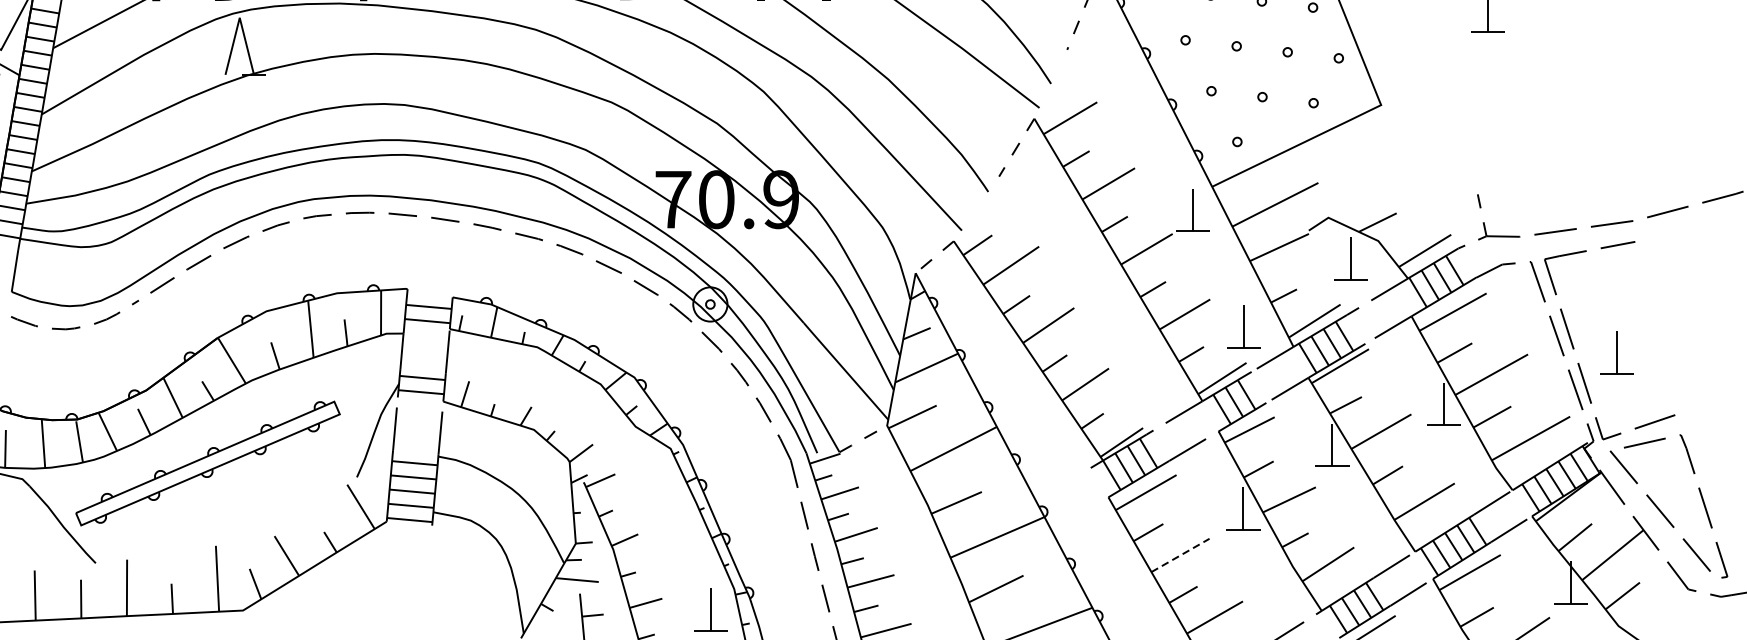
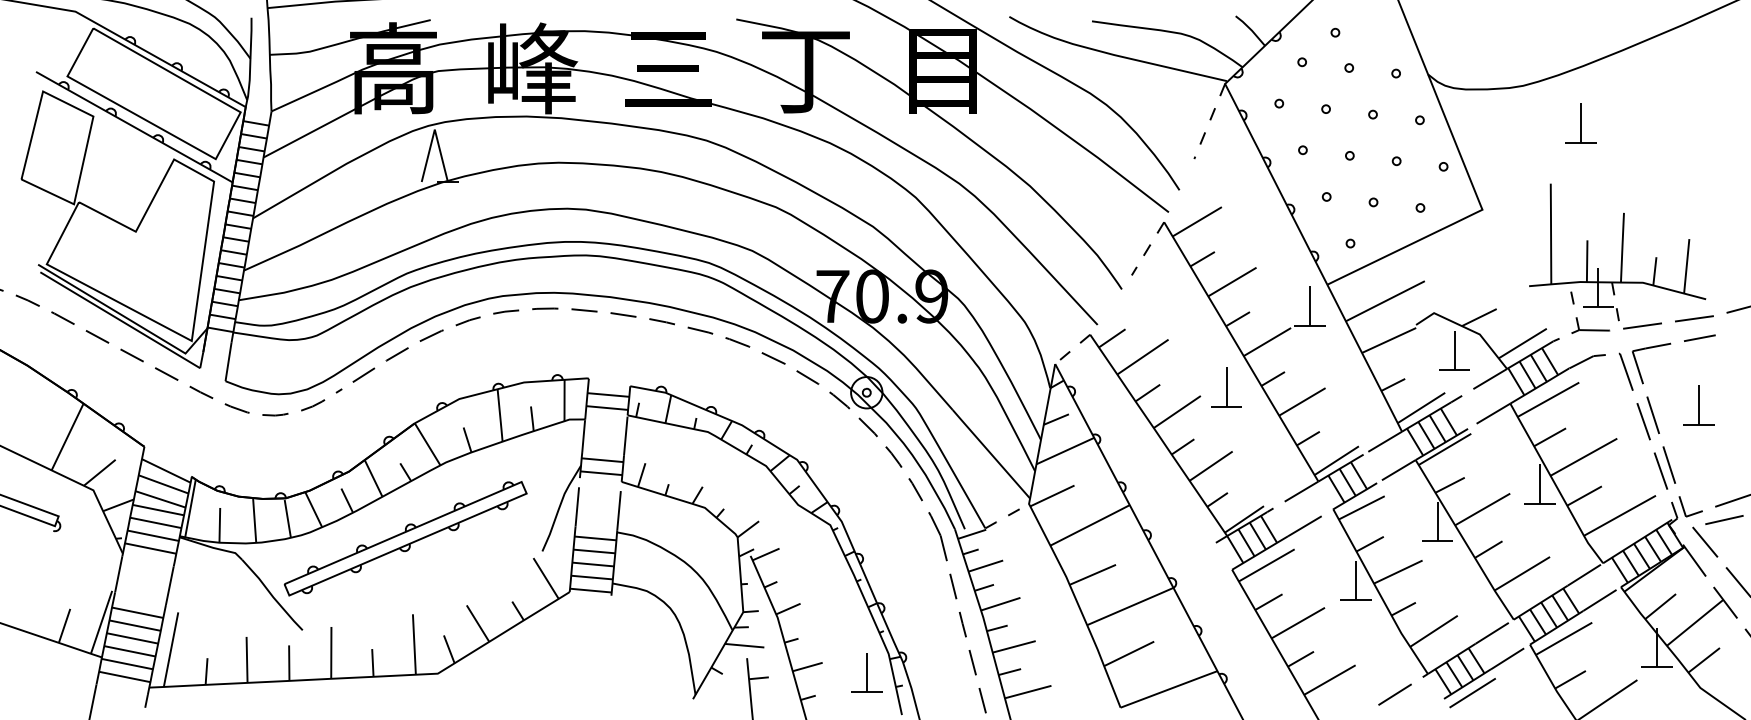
part: (1528, 151) -> (1617, 252), added
part: (1243, 327) -> (1226, 387), moved
part: (1616, 353) -> (1698, 405), moved
line: (1180, 555) -> (1298, 623), dashed -> solid

